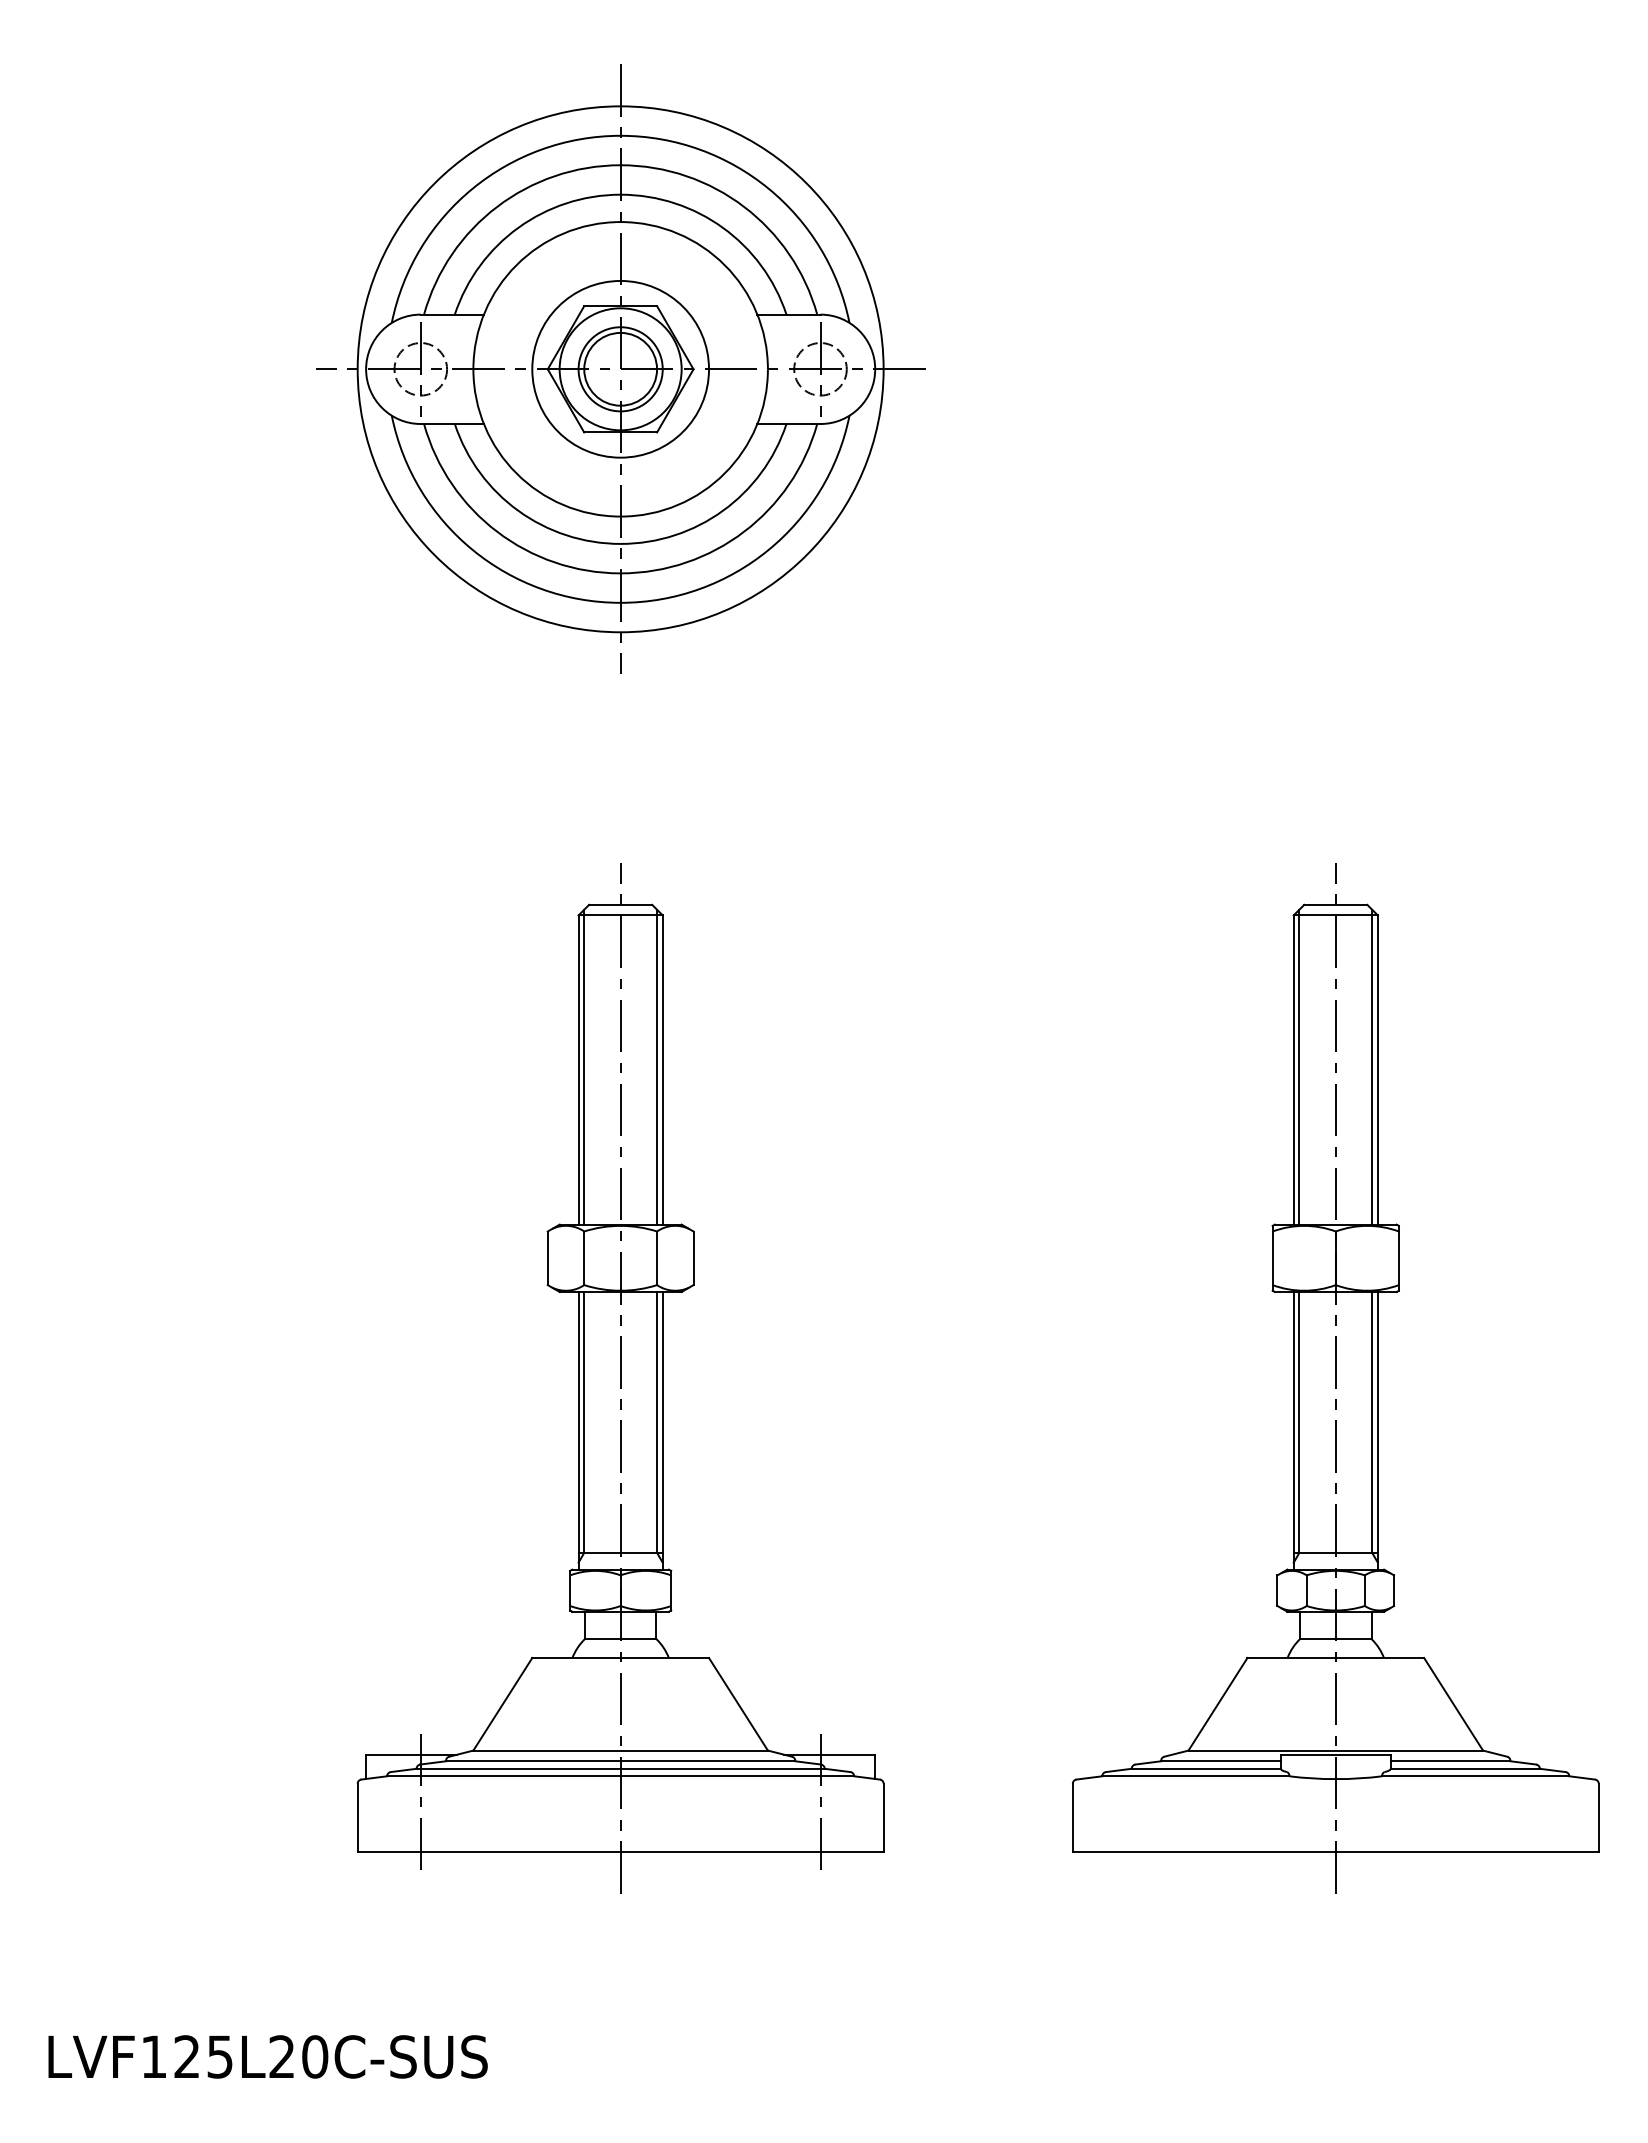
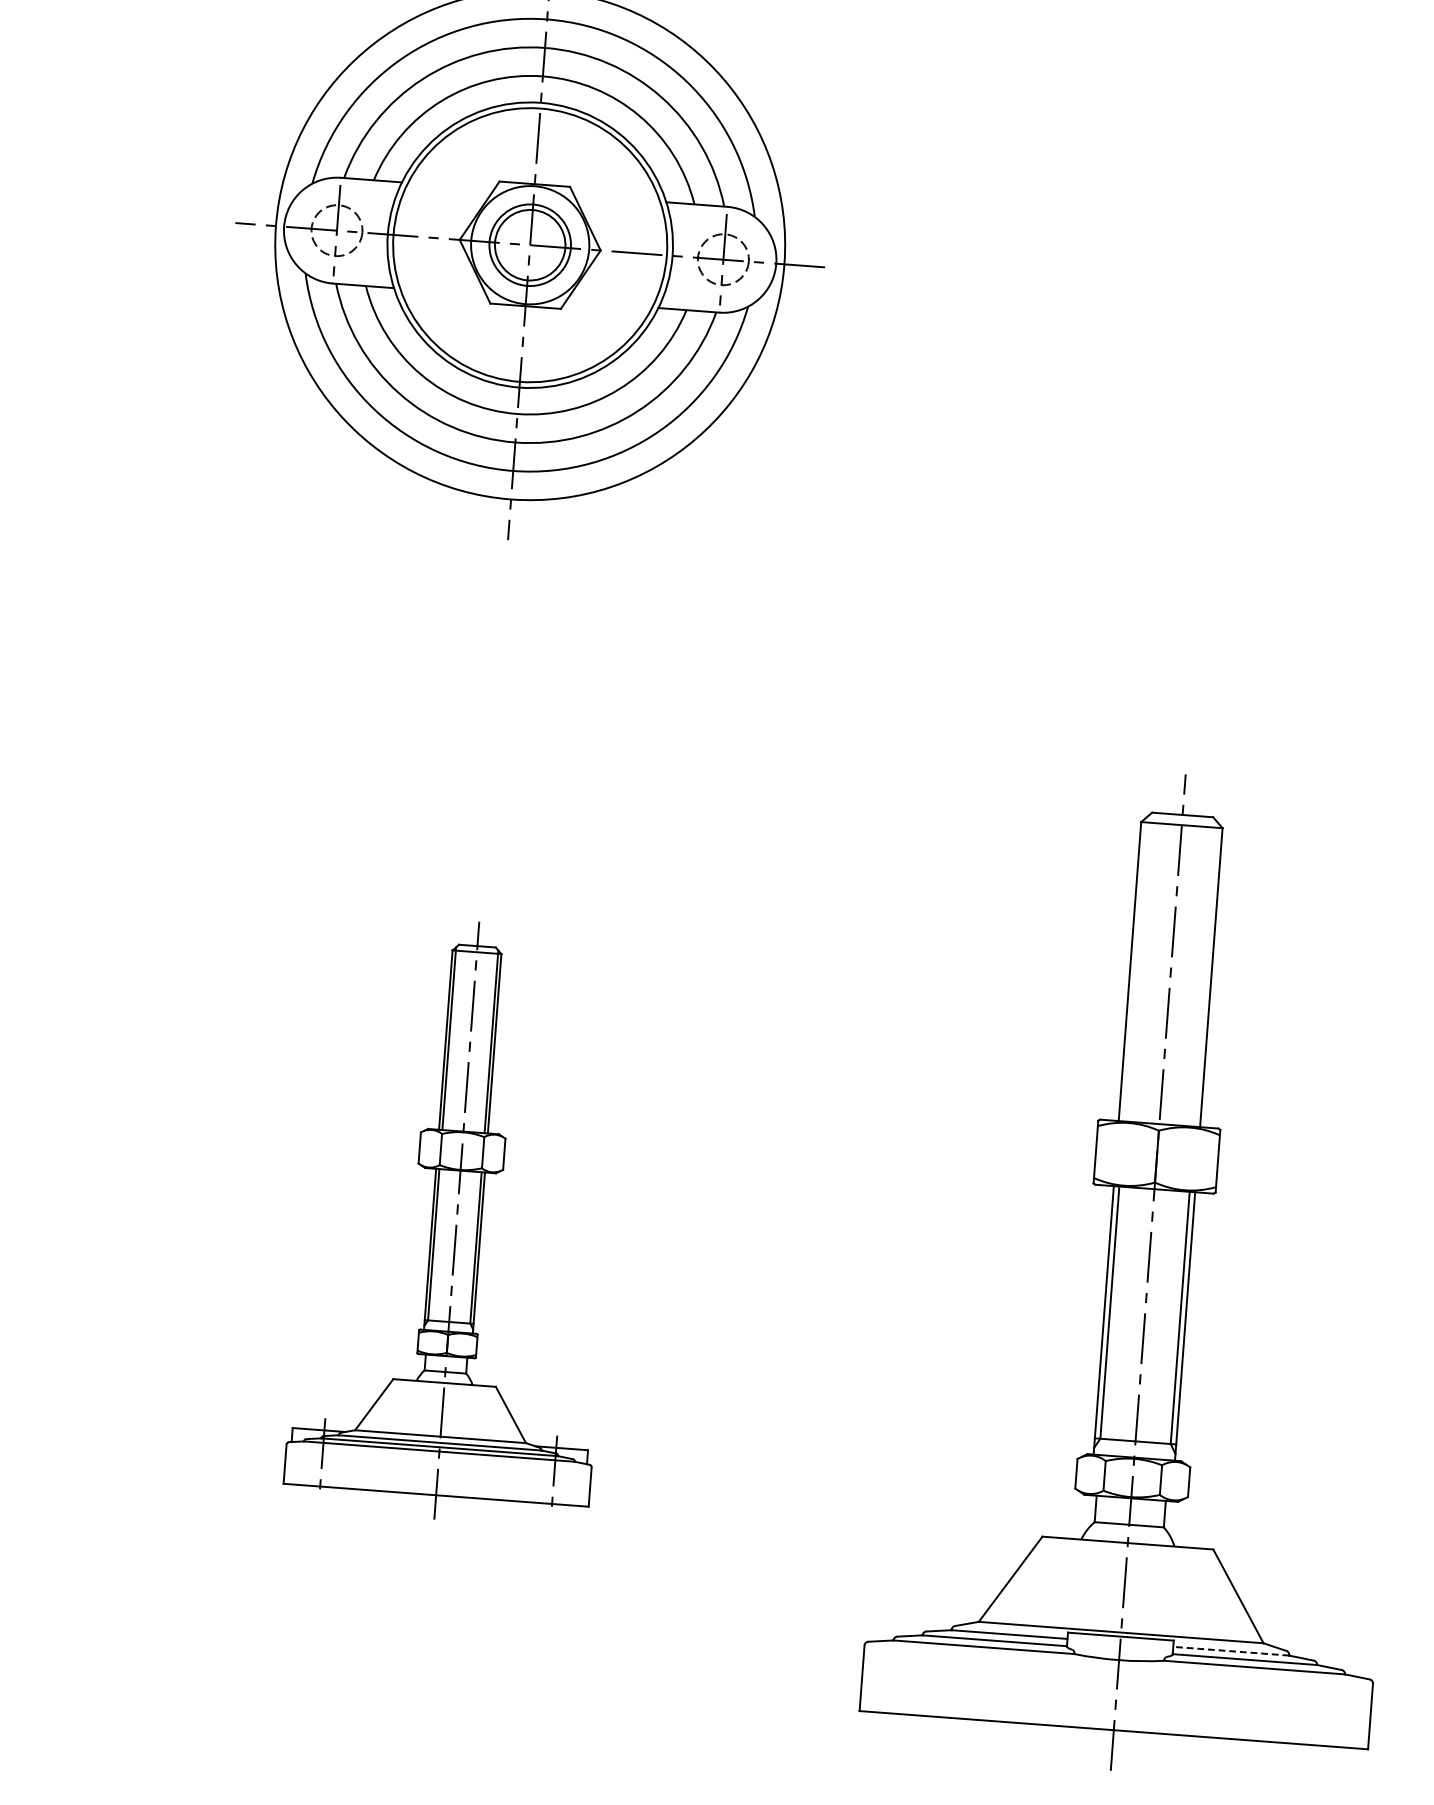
circle: (620, 368) -> (530, 244), size x1.6
line: (1299, 1066) -> (1135, 968), removed
line: (1372, 1066) -> (1206, 973), removed
part: (620, 1378) -> (456, 1220), size x0.6
line: (1450, 1761) -> (1231, 1651), solid -> dashed

